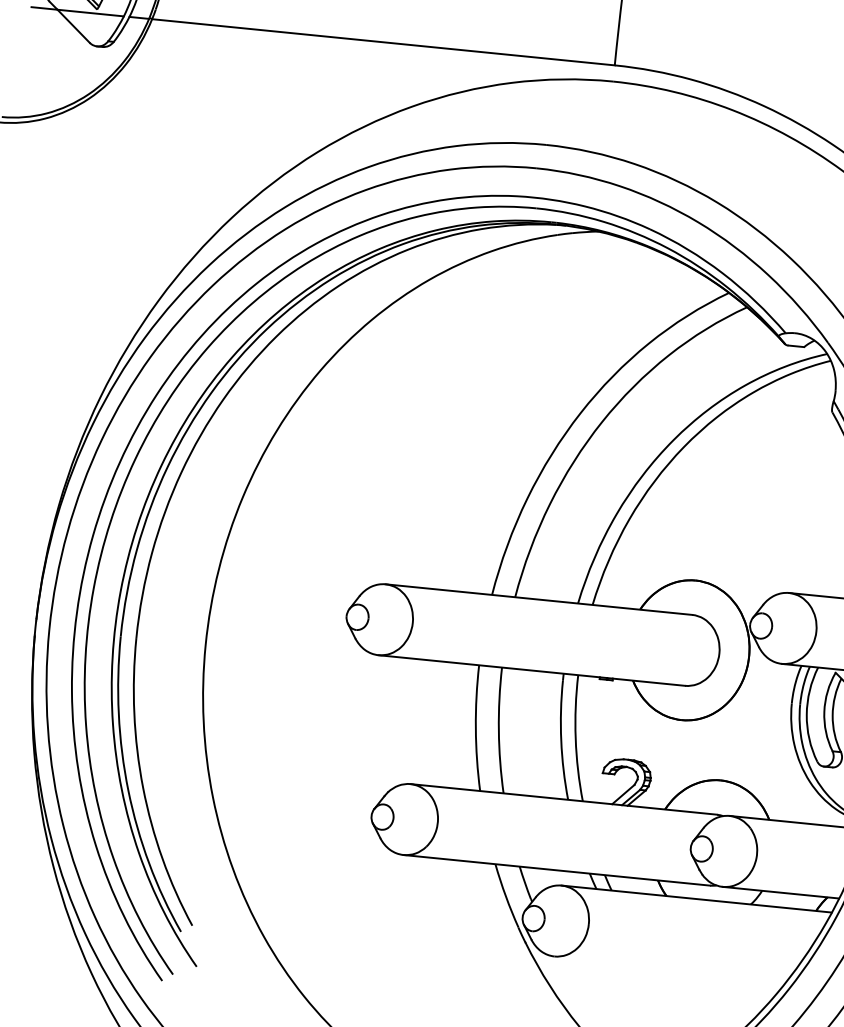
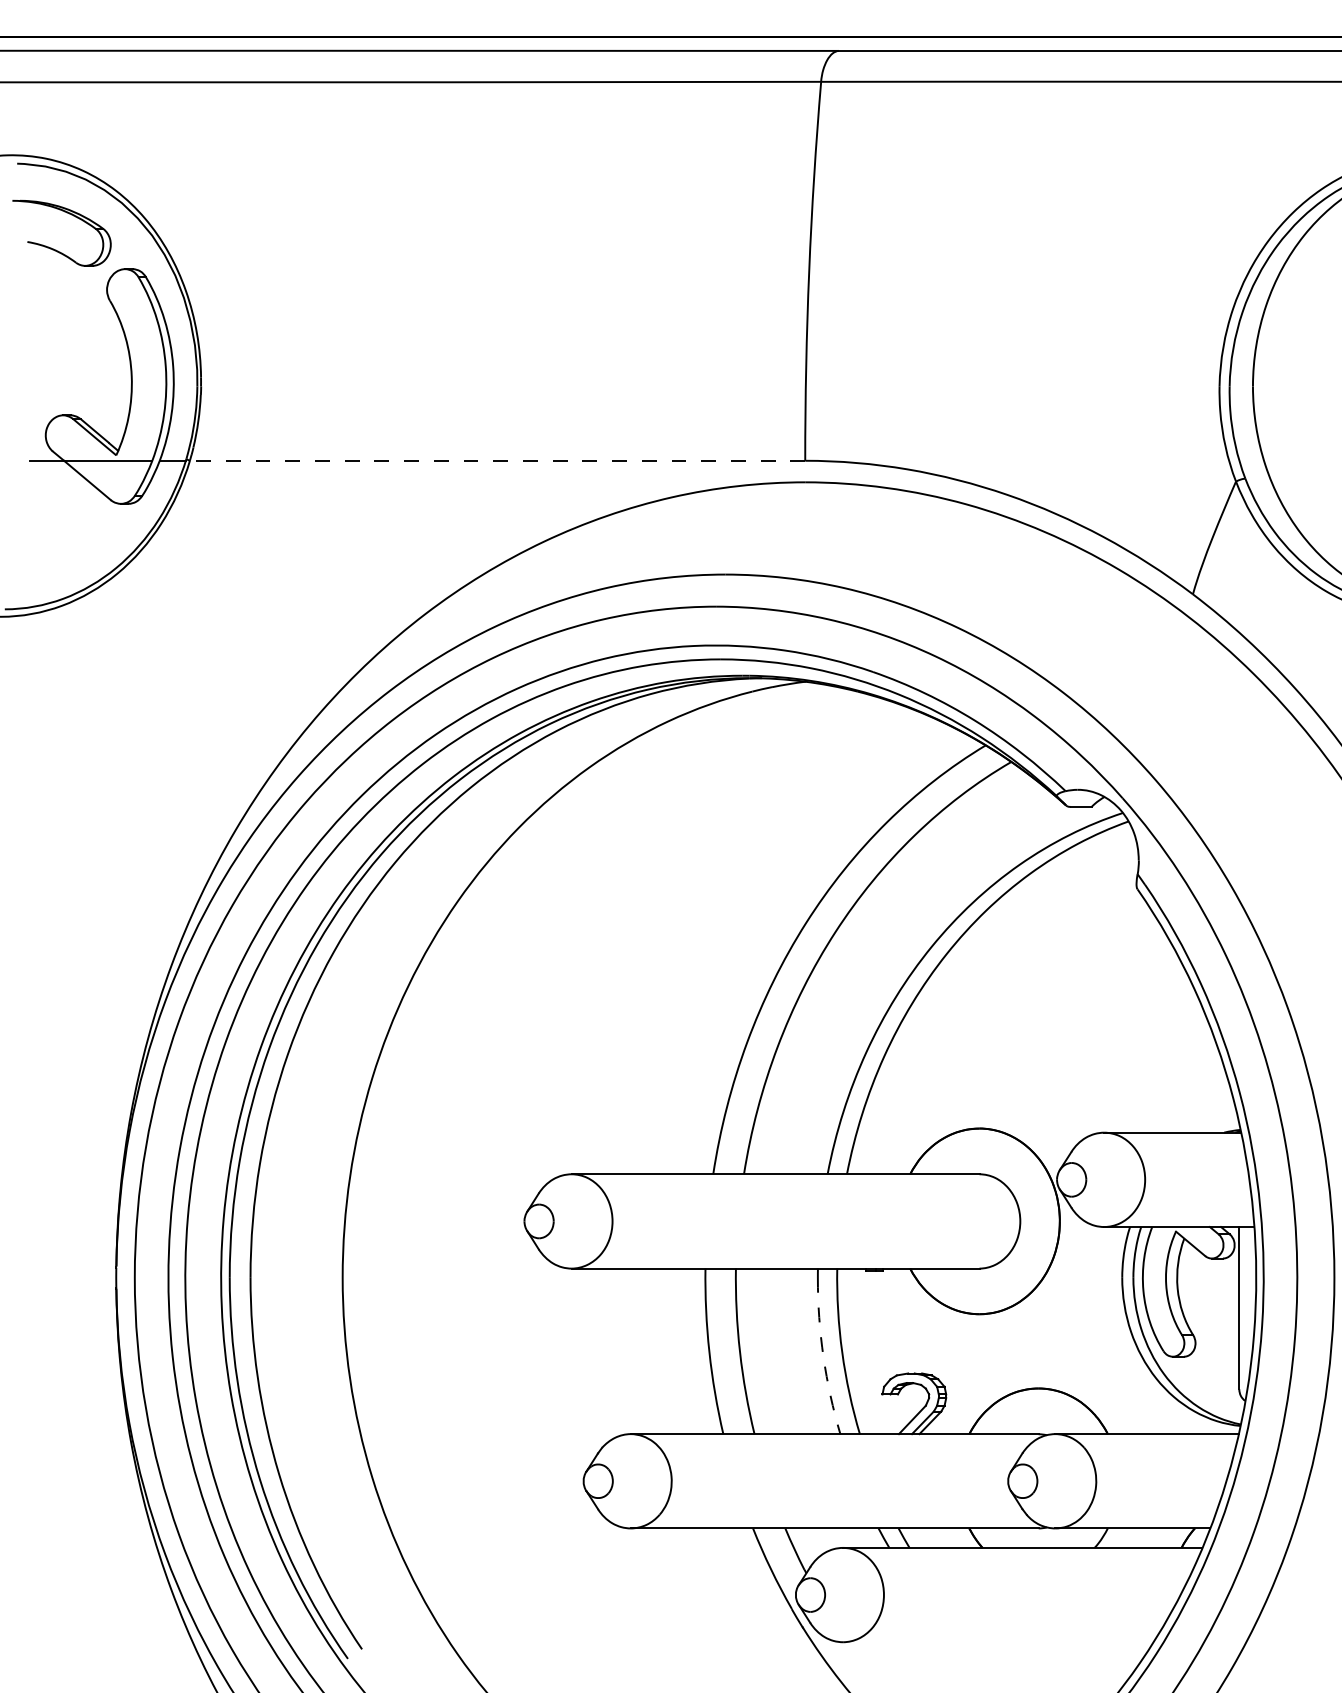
line: (383, 42) -> (497, 460), solid -> dashed
arc: (561, 740) -> (823, 1356), solid -> dashed

